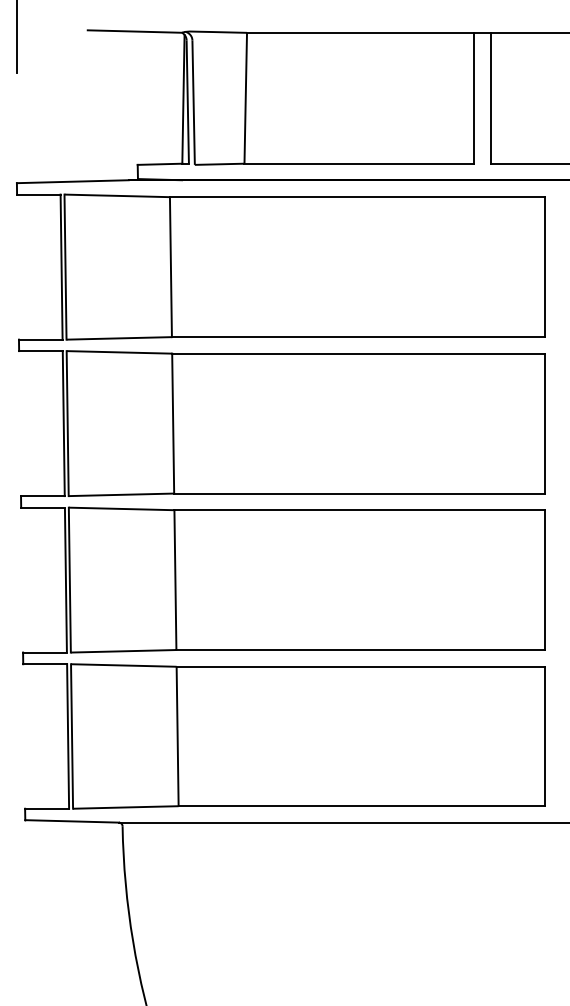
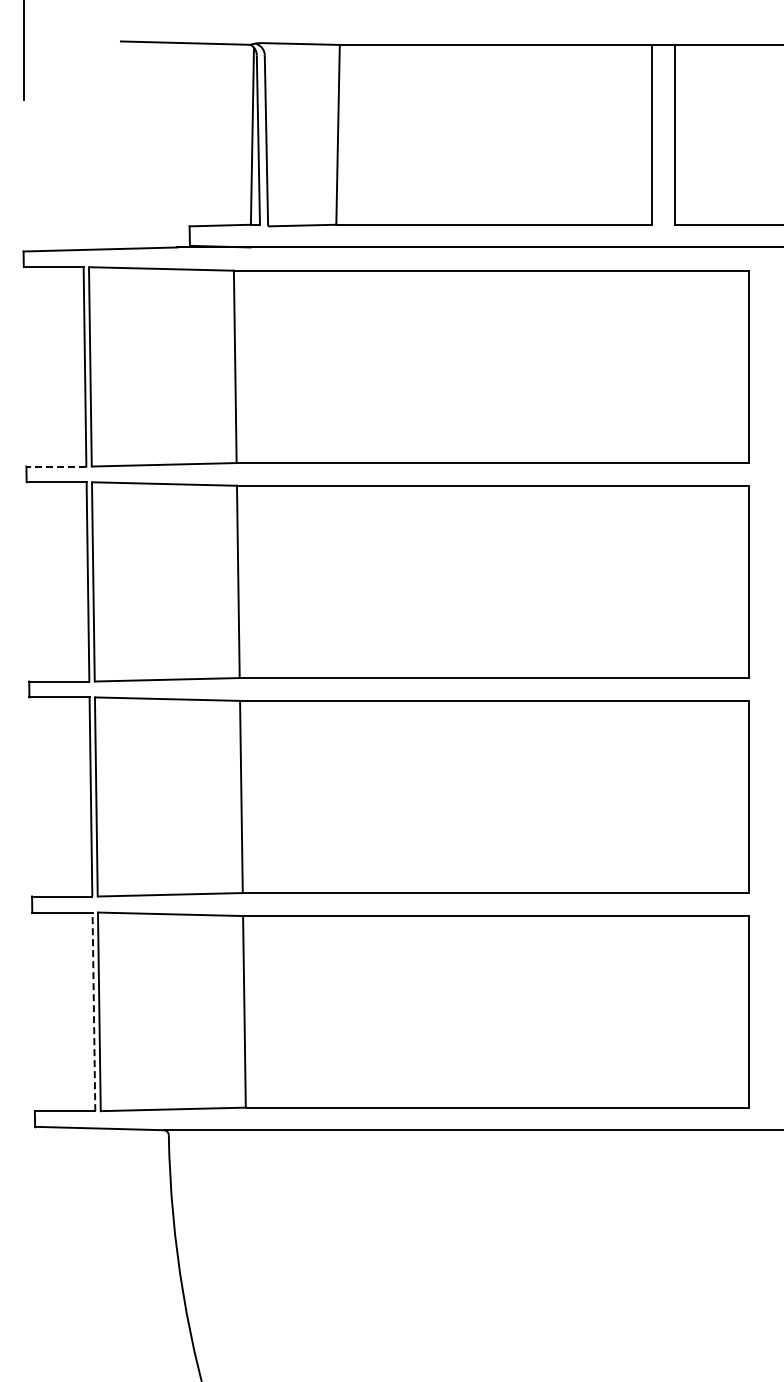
line: (40, 339) -> (56, 466), solid -> dashed
line: (67, 736) -> (93, 1011), solid -> dashed

